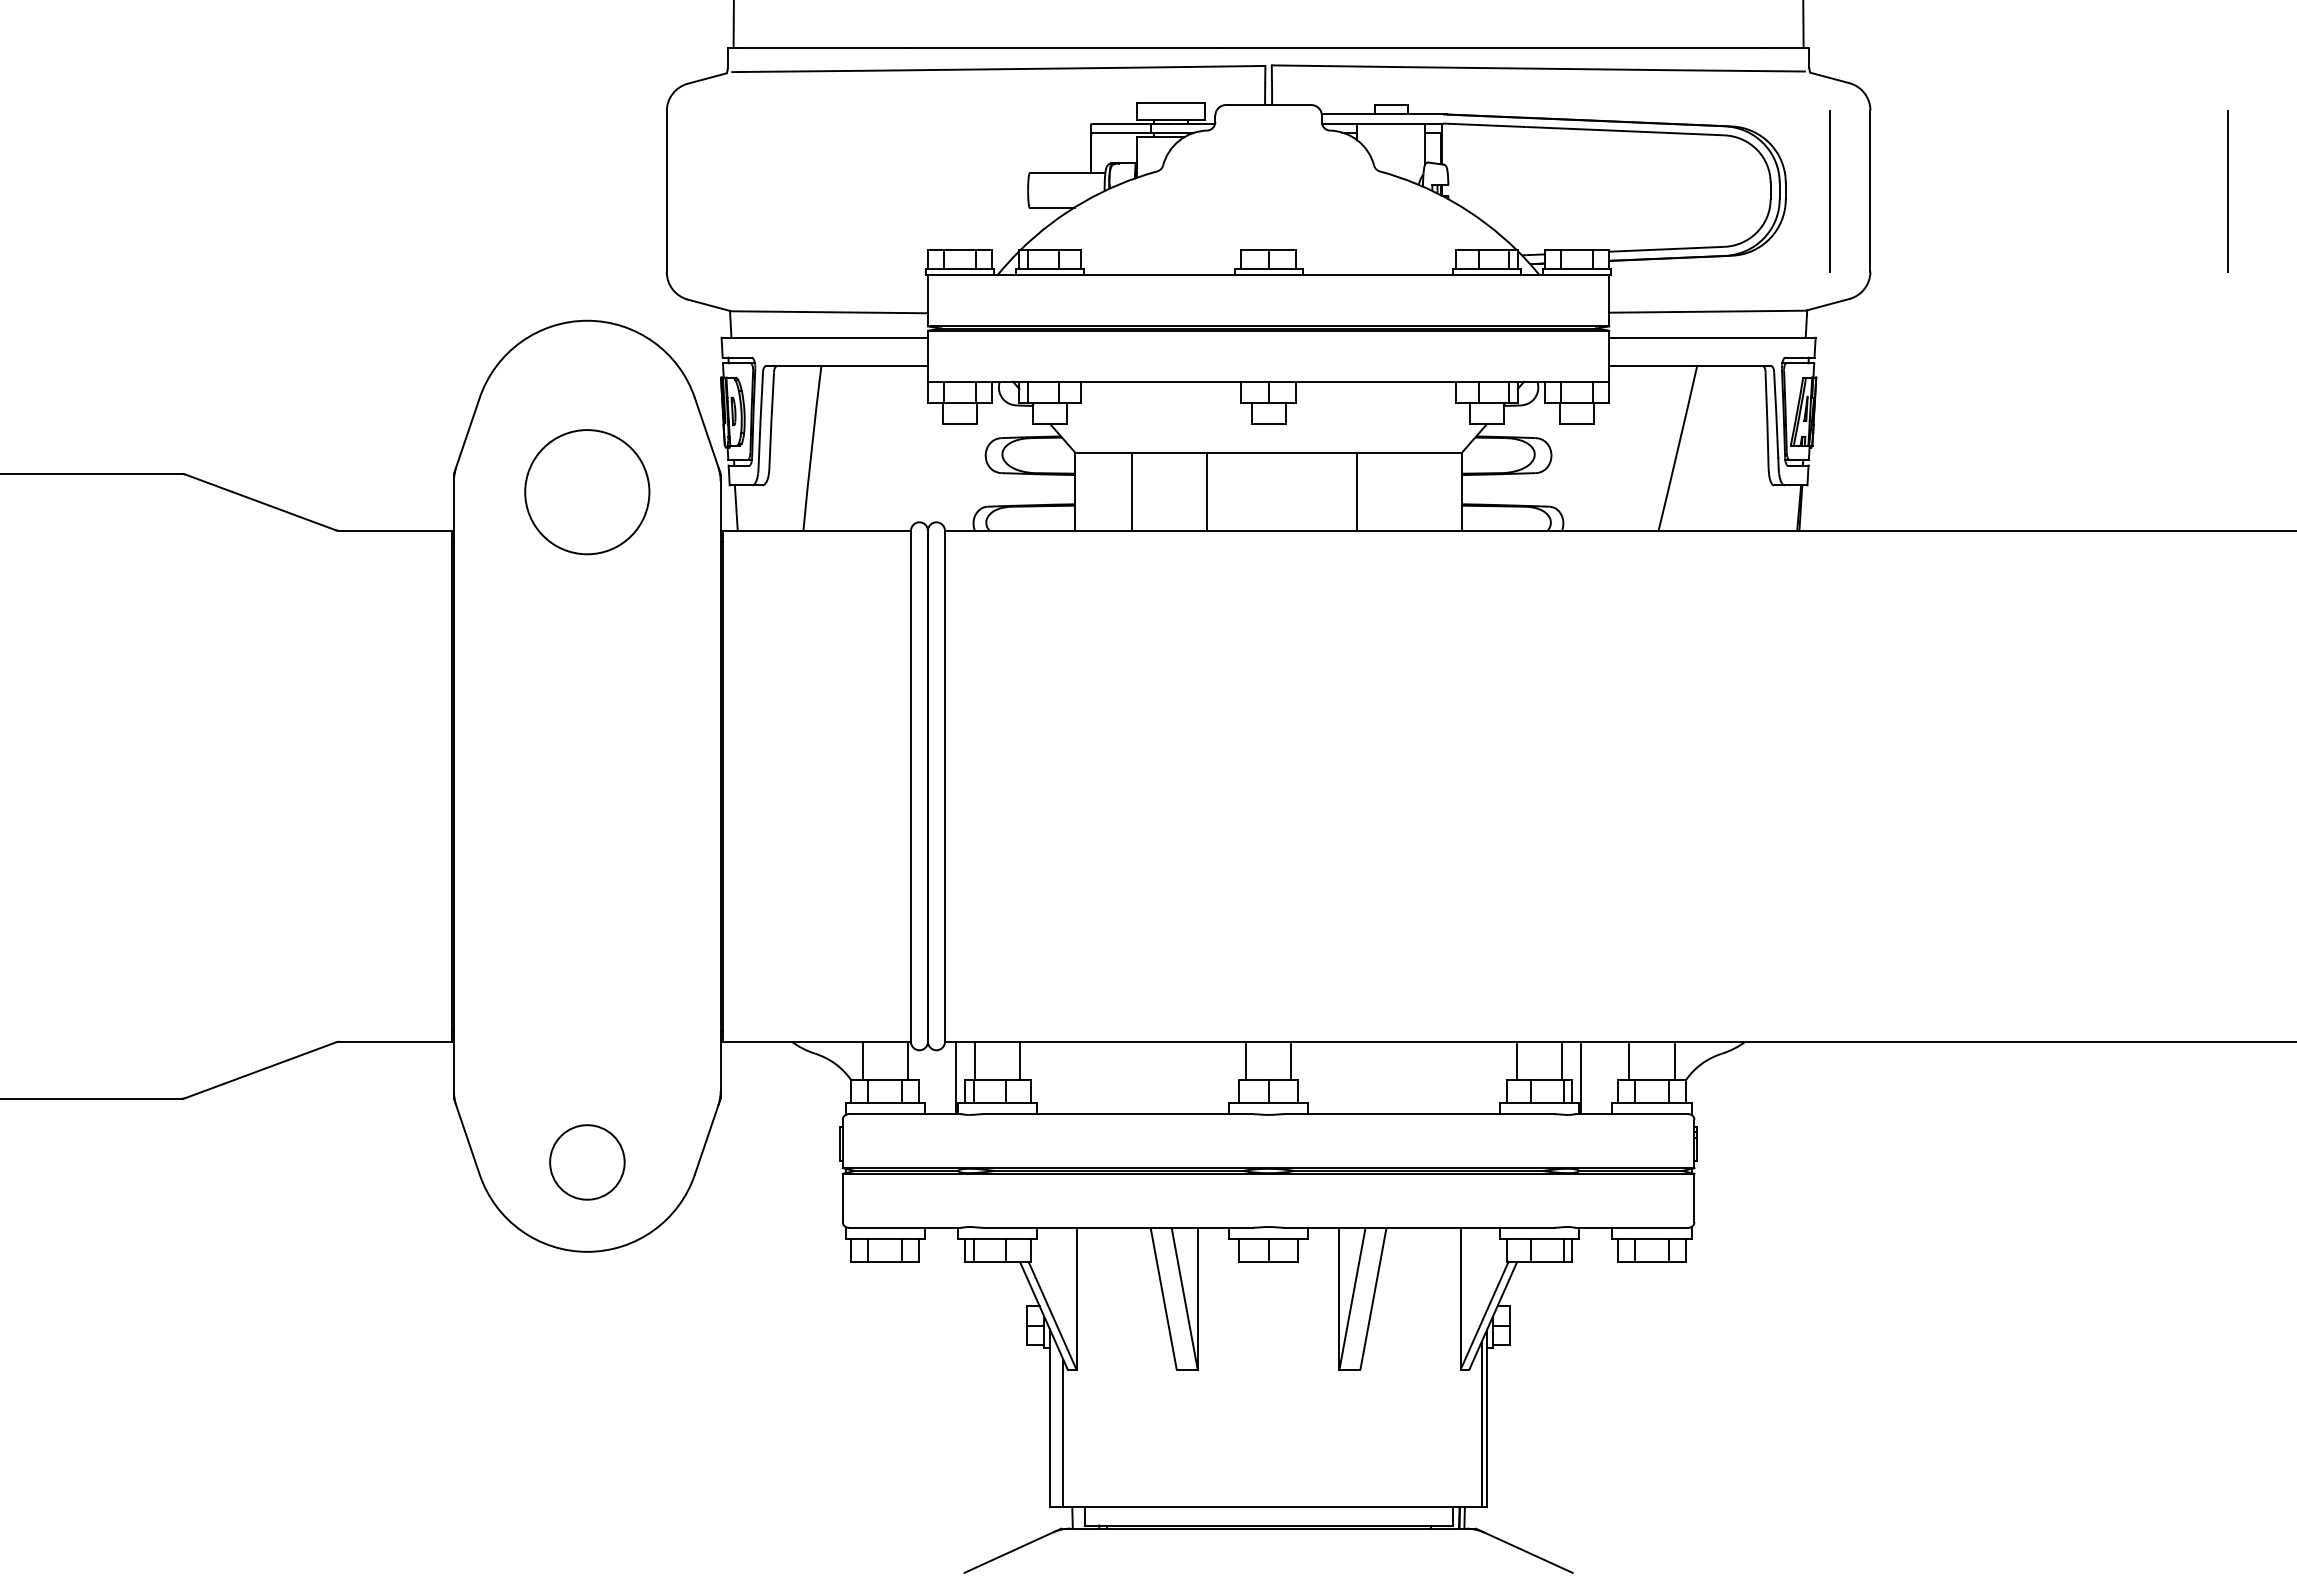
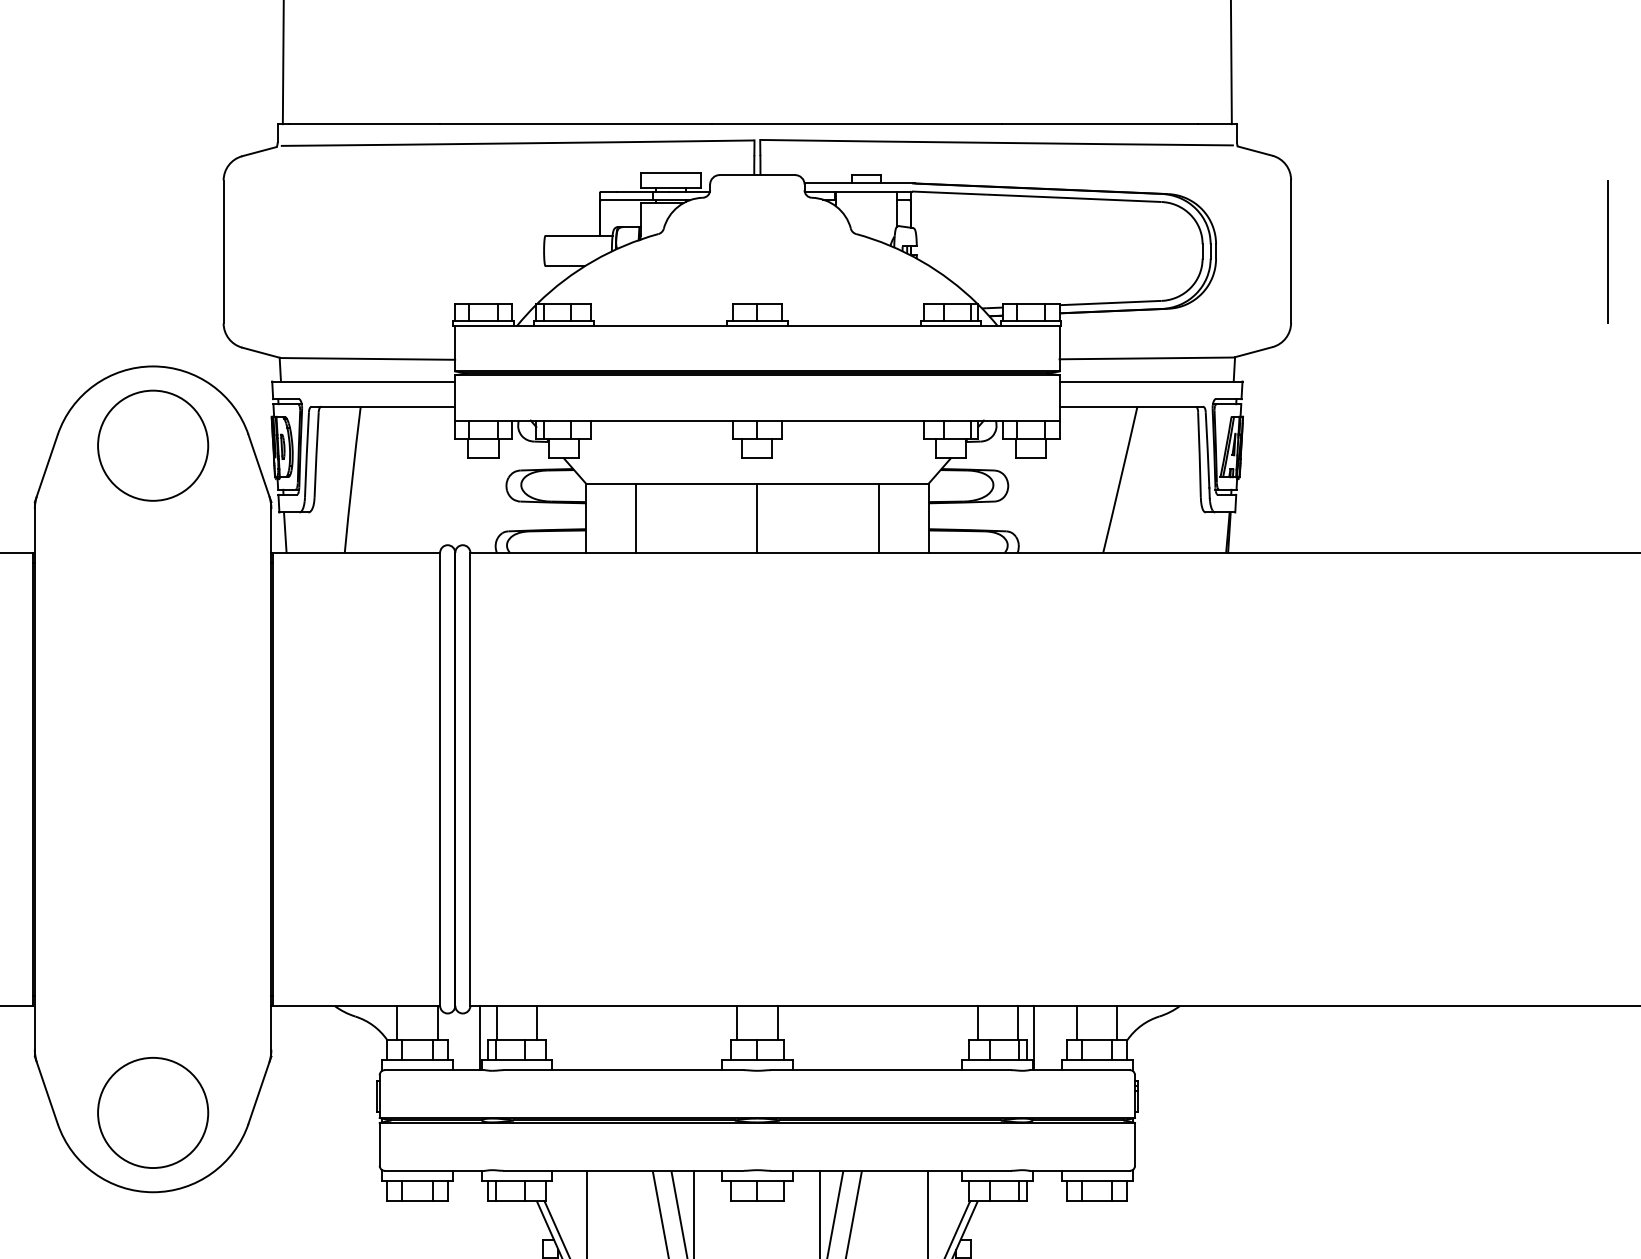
line: (1829, 191) -> (1254, 251), removed
line: (1206, 491) -> (757, 517), moved
line: (1357, 491) -> (878, 517), moved
circle: (587, 492) -> (153, 446), moved
circle: (587, 1162) -> (153, 1112), size x1.67

